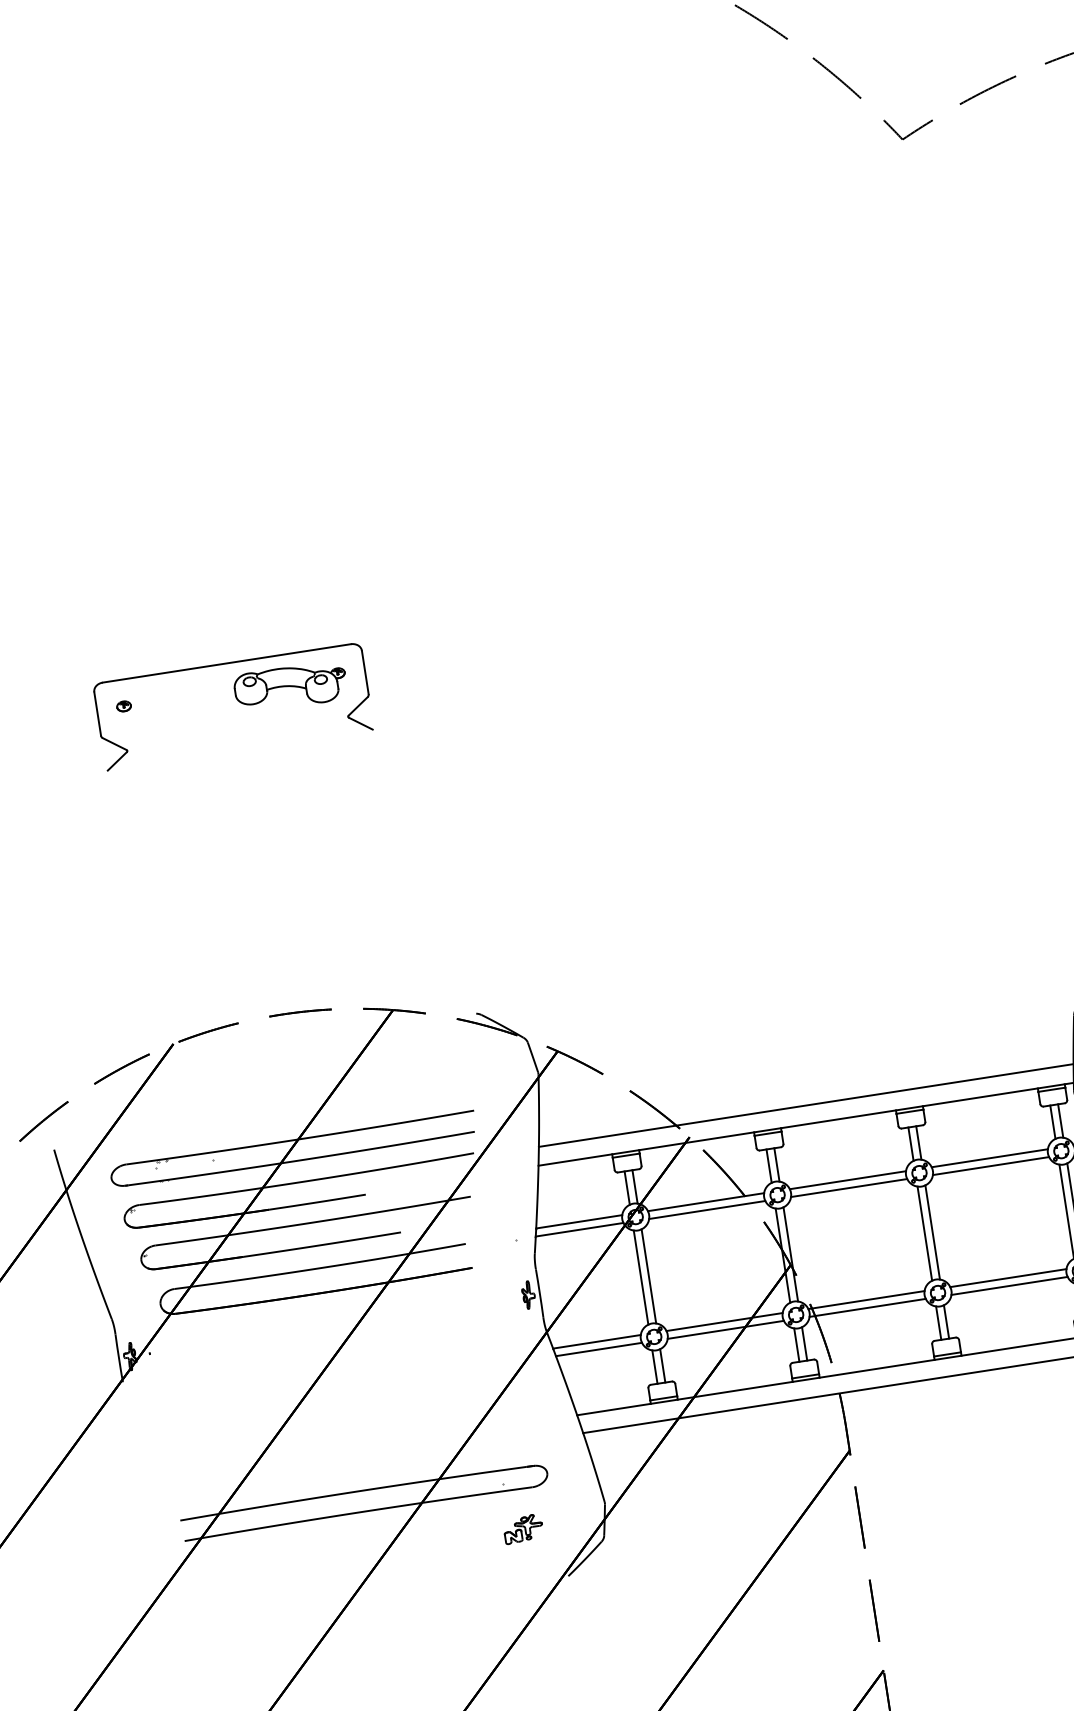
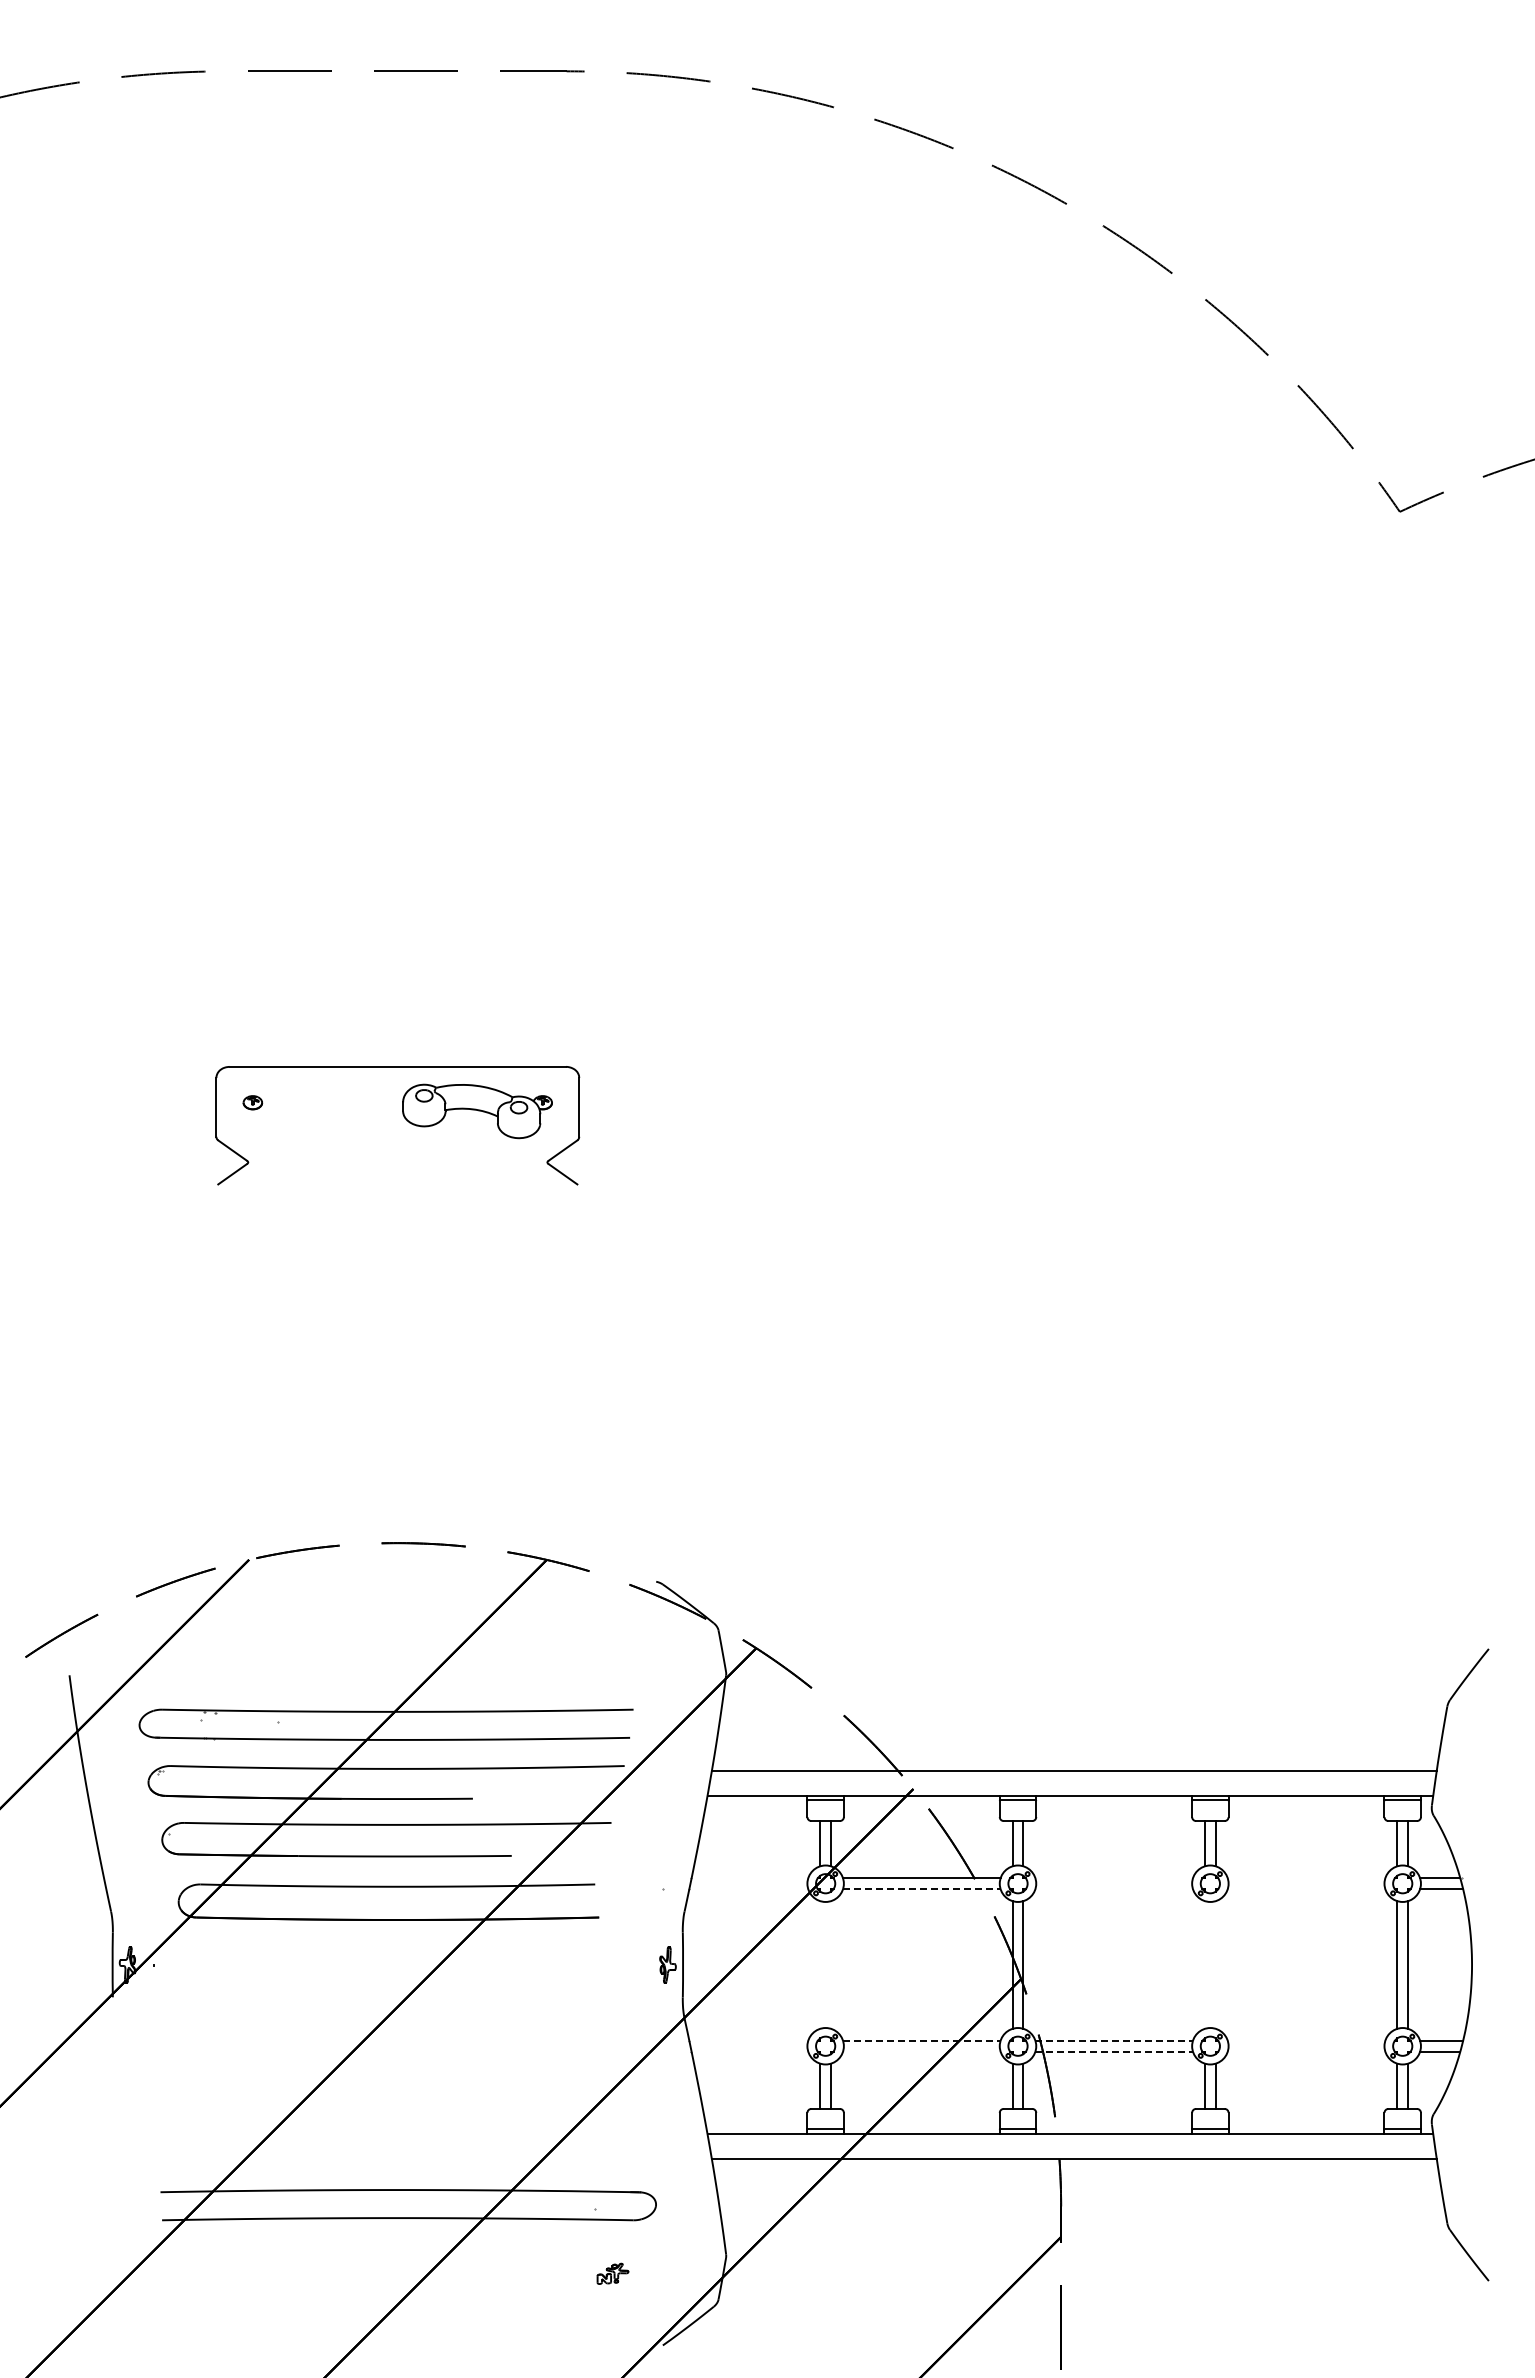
line: (989, 1158) -> (1306, 1878), removed
line: (991, 1166) -> (1306, 1889), removed
line: (847, 1180) -> (1113, 1878), removed
line: (848, 1188) -> (1113, 1889), removed
line: (707, 1210) -> (921, 1889), solid -> dashed
line: (578, 1221) -> (749, 1878), removed
line: (579, 1230) -> (748, 1889), removed
line: (932, 1232) -> (1215, 1964), removed
line: (925, 1233) -> (1205, 1964), removed
line: (648, 1276) -> (830, 1964), removed
line: (641, 1277) -> (820, 1964), removed
line: (1008, 1277) -> (1306, 2040), removed
line: (1009, 1285) -> (1306, 2051), removed
line: (866, 1299) -> (1114, 2040), solid -> dashed
line: (867, 1307) -> (1114, 2051), solid -> dashed
line: (724, 1321) -> (921, 2040), solid -> dashed
line: (725, 1329) -> (921, 2051), removed
line: (596, 1341) -> (748, 2040), removed
line: (598, 1349) -> (749, 2051), removed
part: (522, 1528) -> (612, 2273), size x0.6

